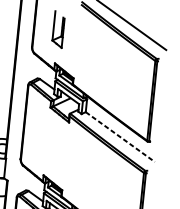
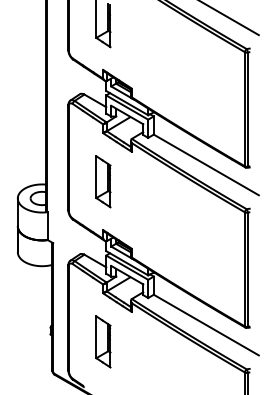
line: (120, 136) -> (206, 164), dashed -> solid
part: (47, 141) -> (103, 181), added

